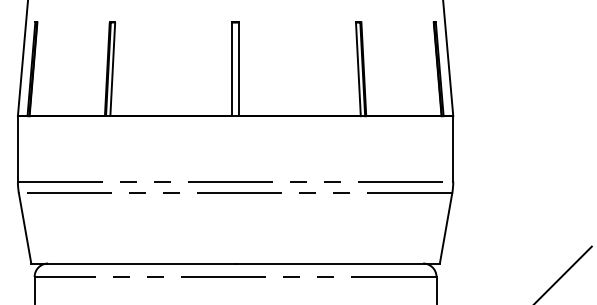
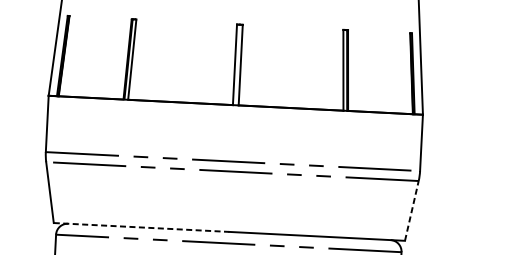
line: (446, 228) -> (412, 210), solid -> dashed
line: (133, 263) -> (141, 227), solid -> dashed

